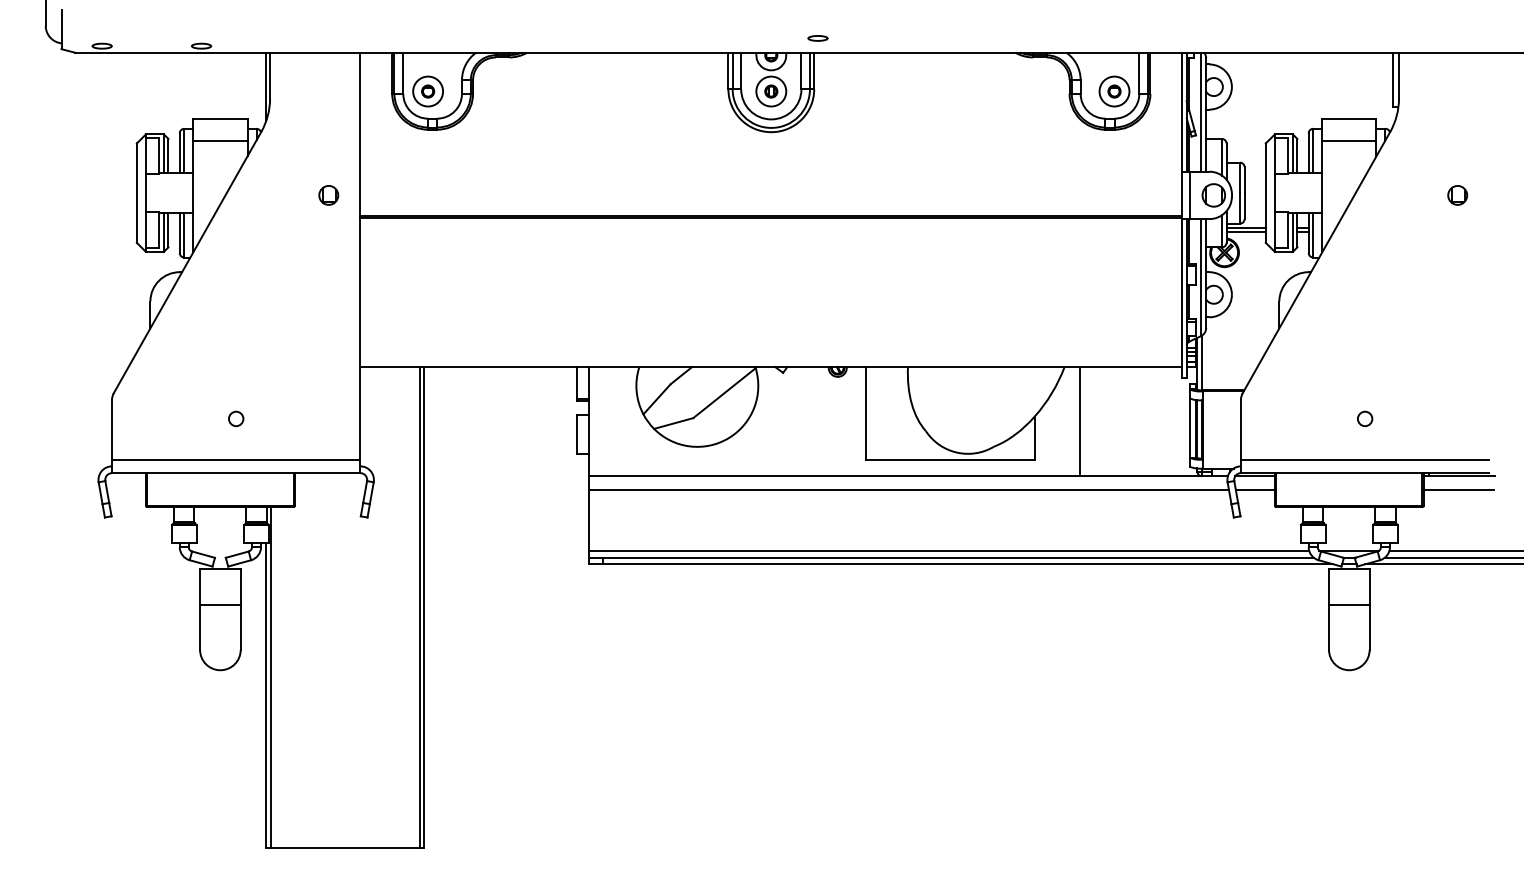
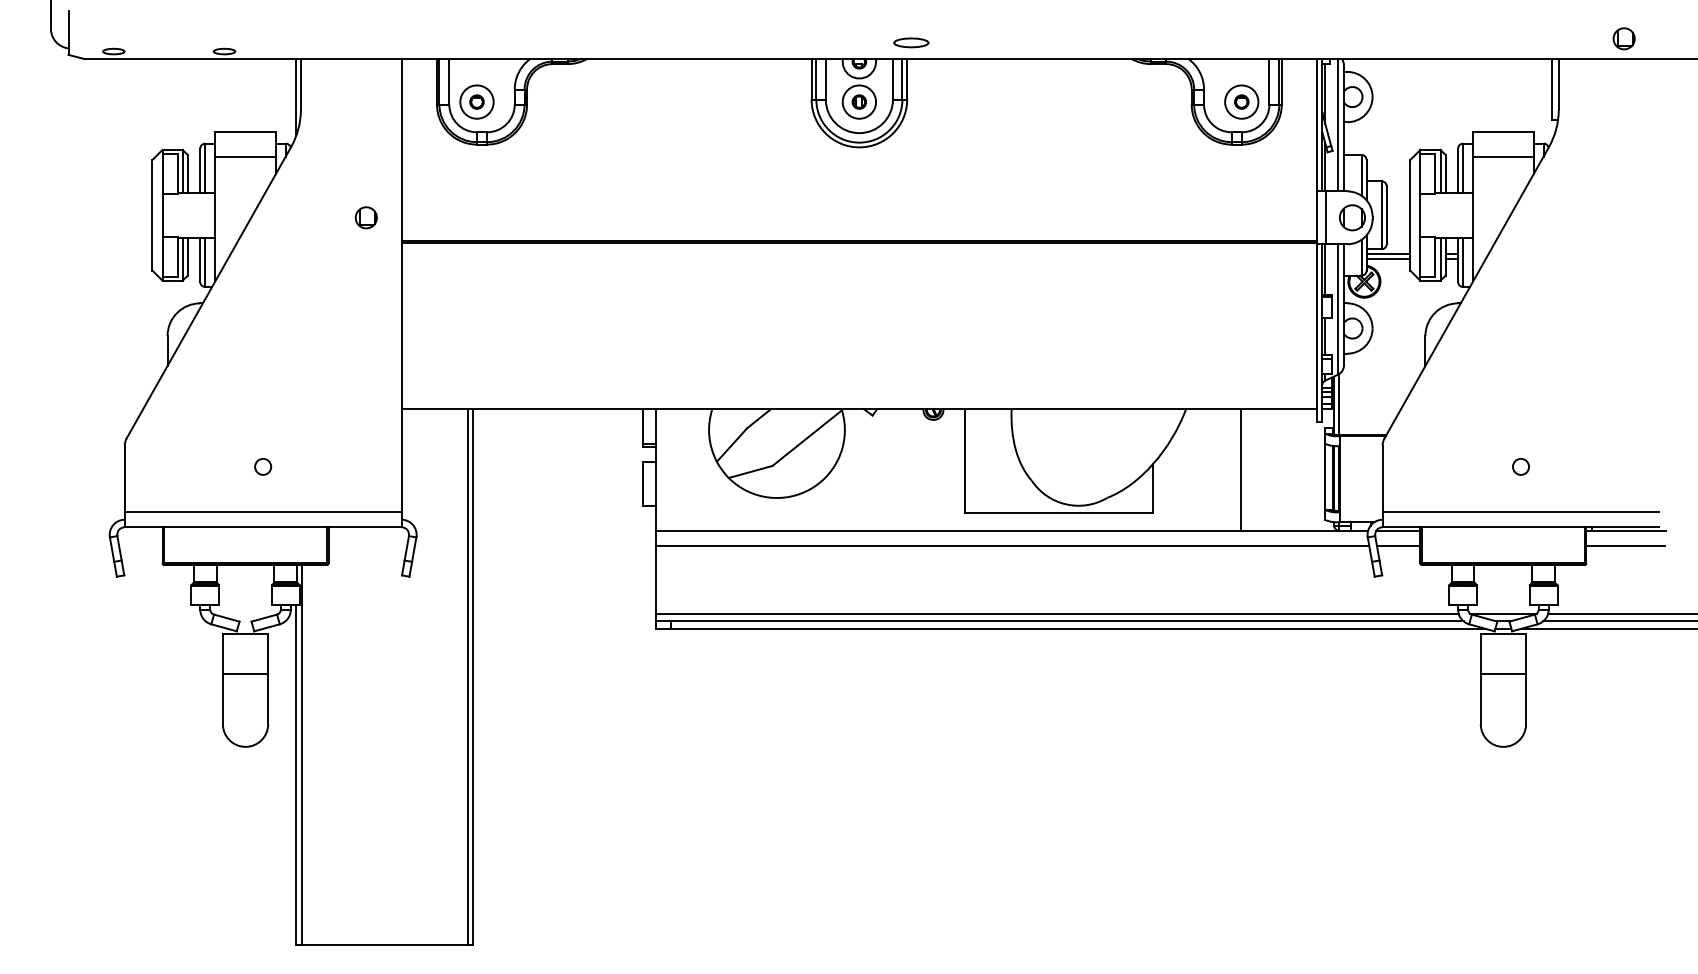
part: (818, 38) -> (911, 42), size x1.6
part: (1457, 195) -> (1623, 38), moved
line: (1080, 421) -> (1241, 469), moved

